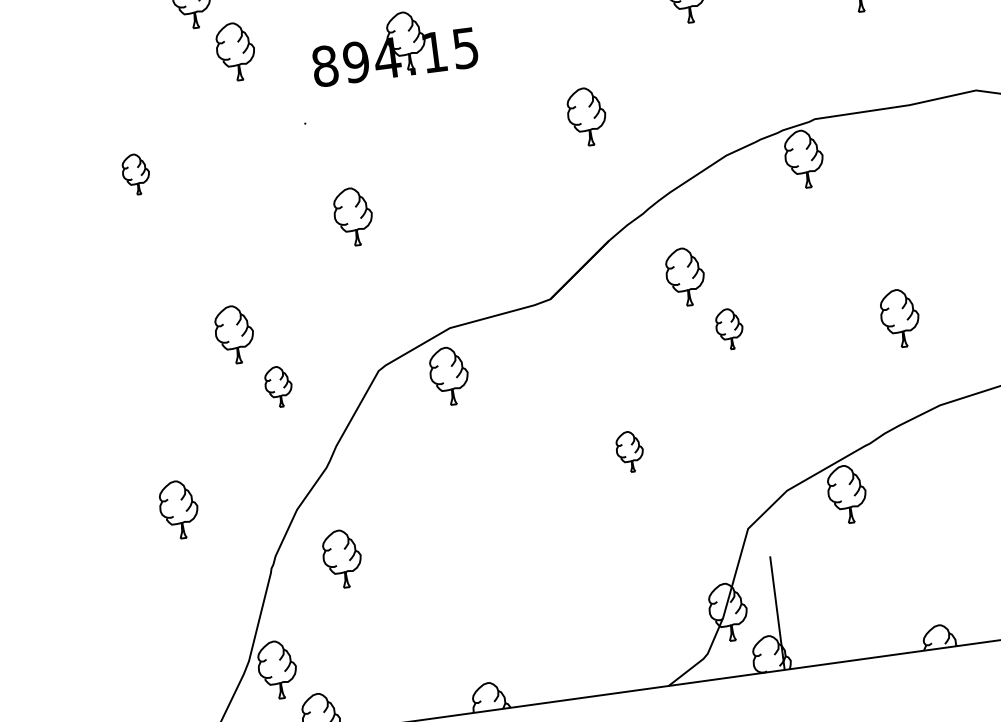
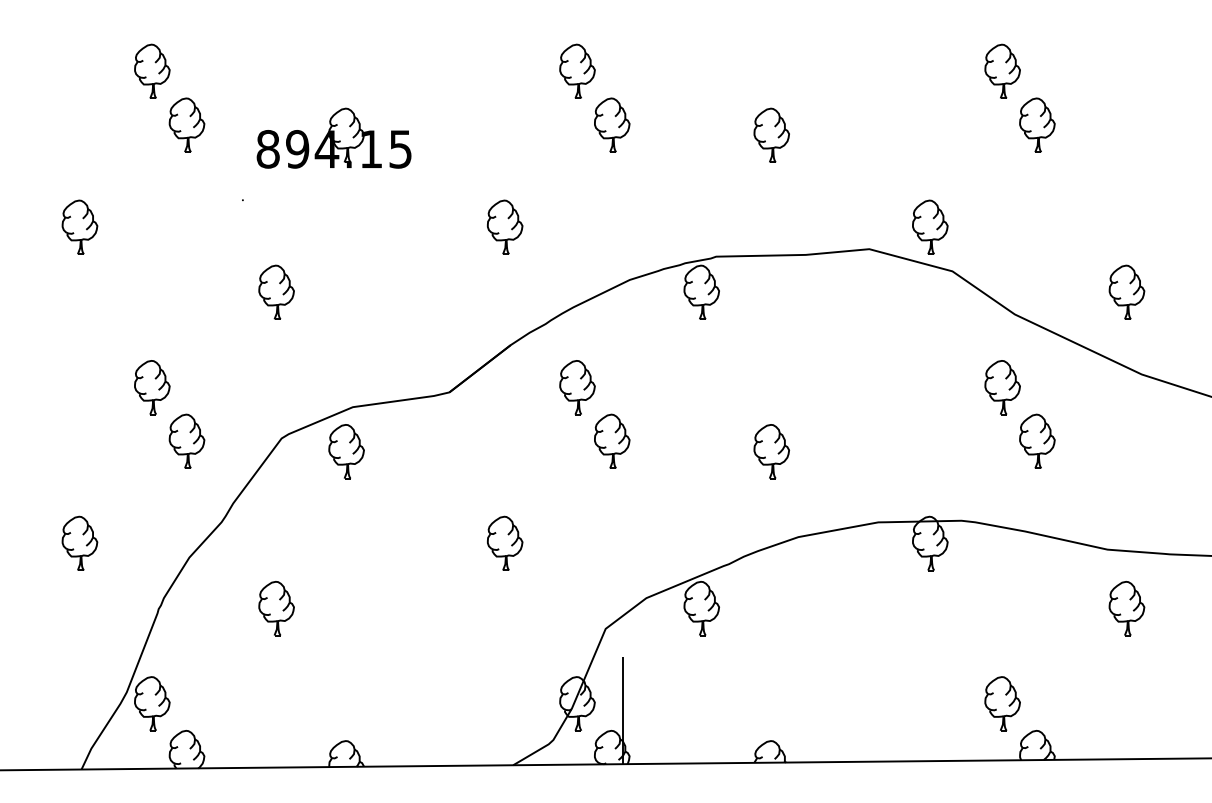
part: (135, 173) -> (79, 226), size x1.43
part: (729, 328) -> (612, 440), size x1.43
part: (278, 386) -> (186, 440), size x1.43
part: (630, 450) -> (505, 542), size x1.43
part: (342, 558) -> (276, 608), moved

